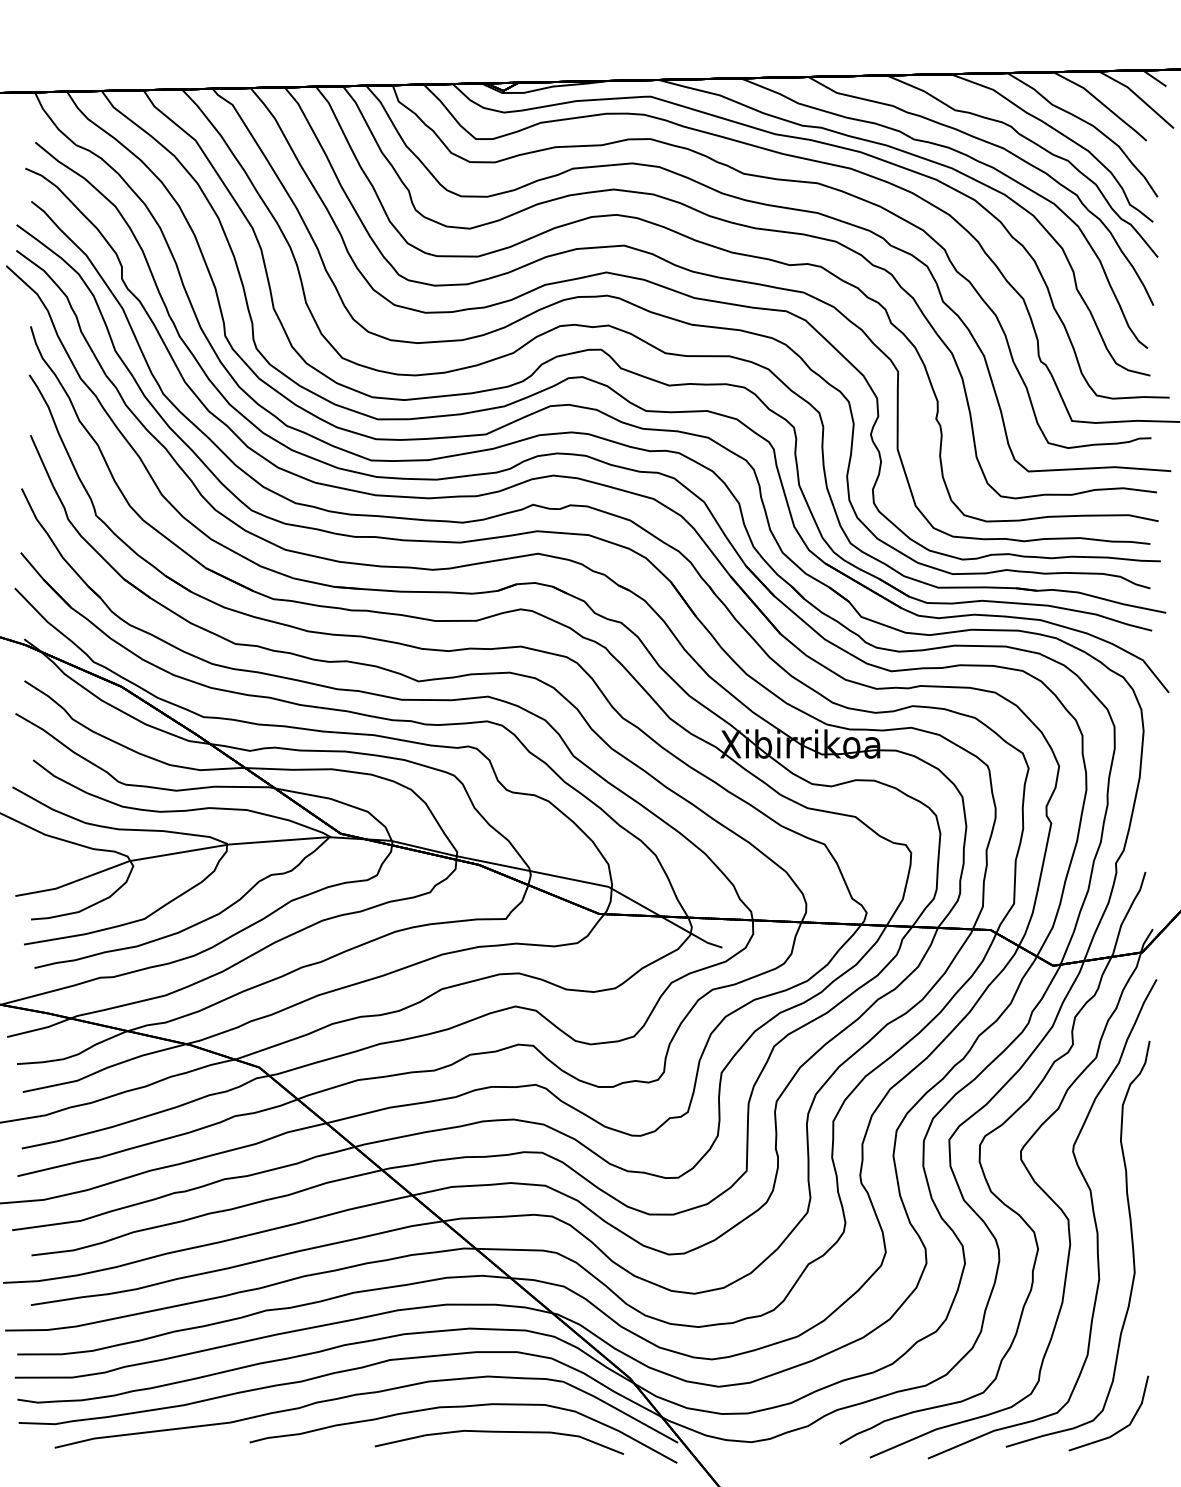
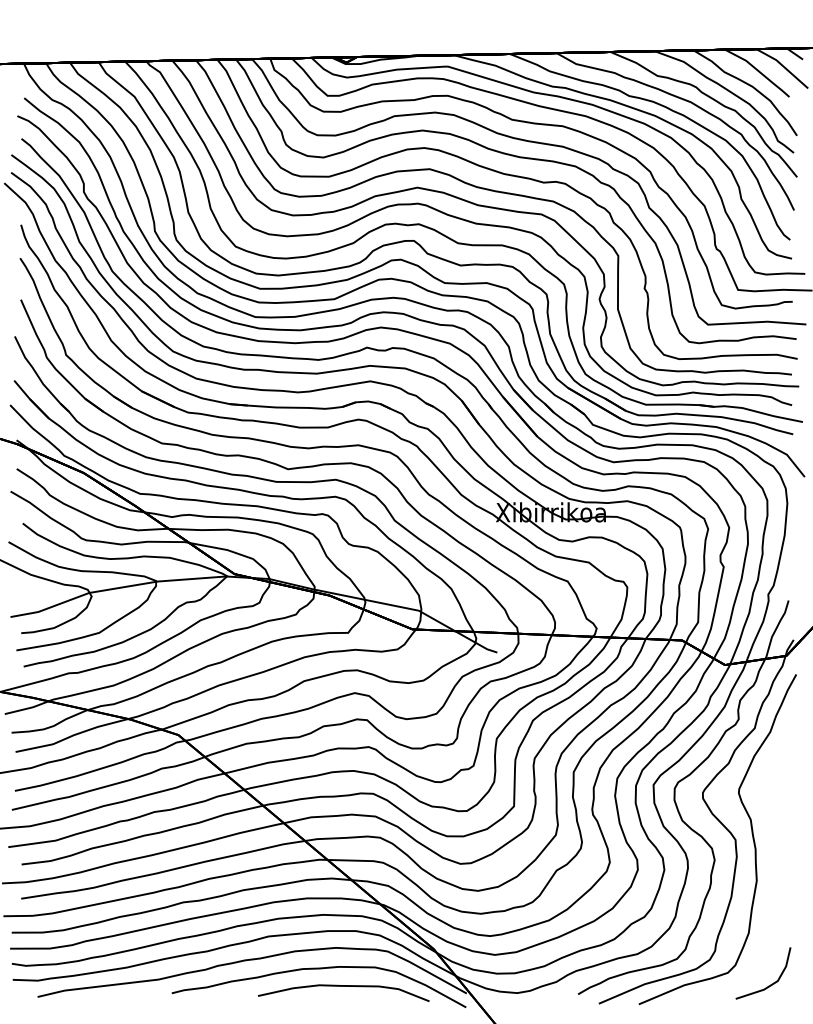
part: (1130, 1242) -> (778, 855), removed

